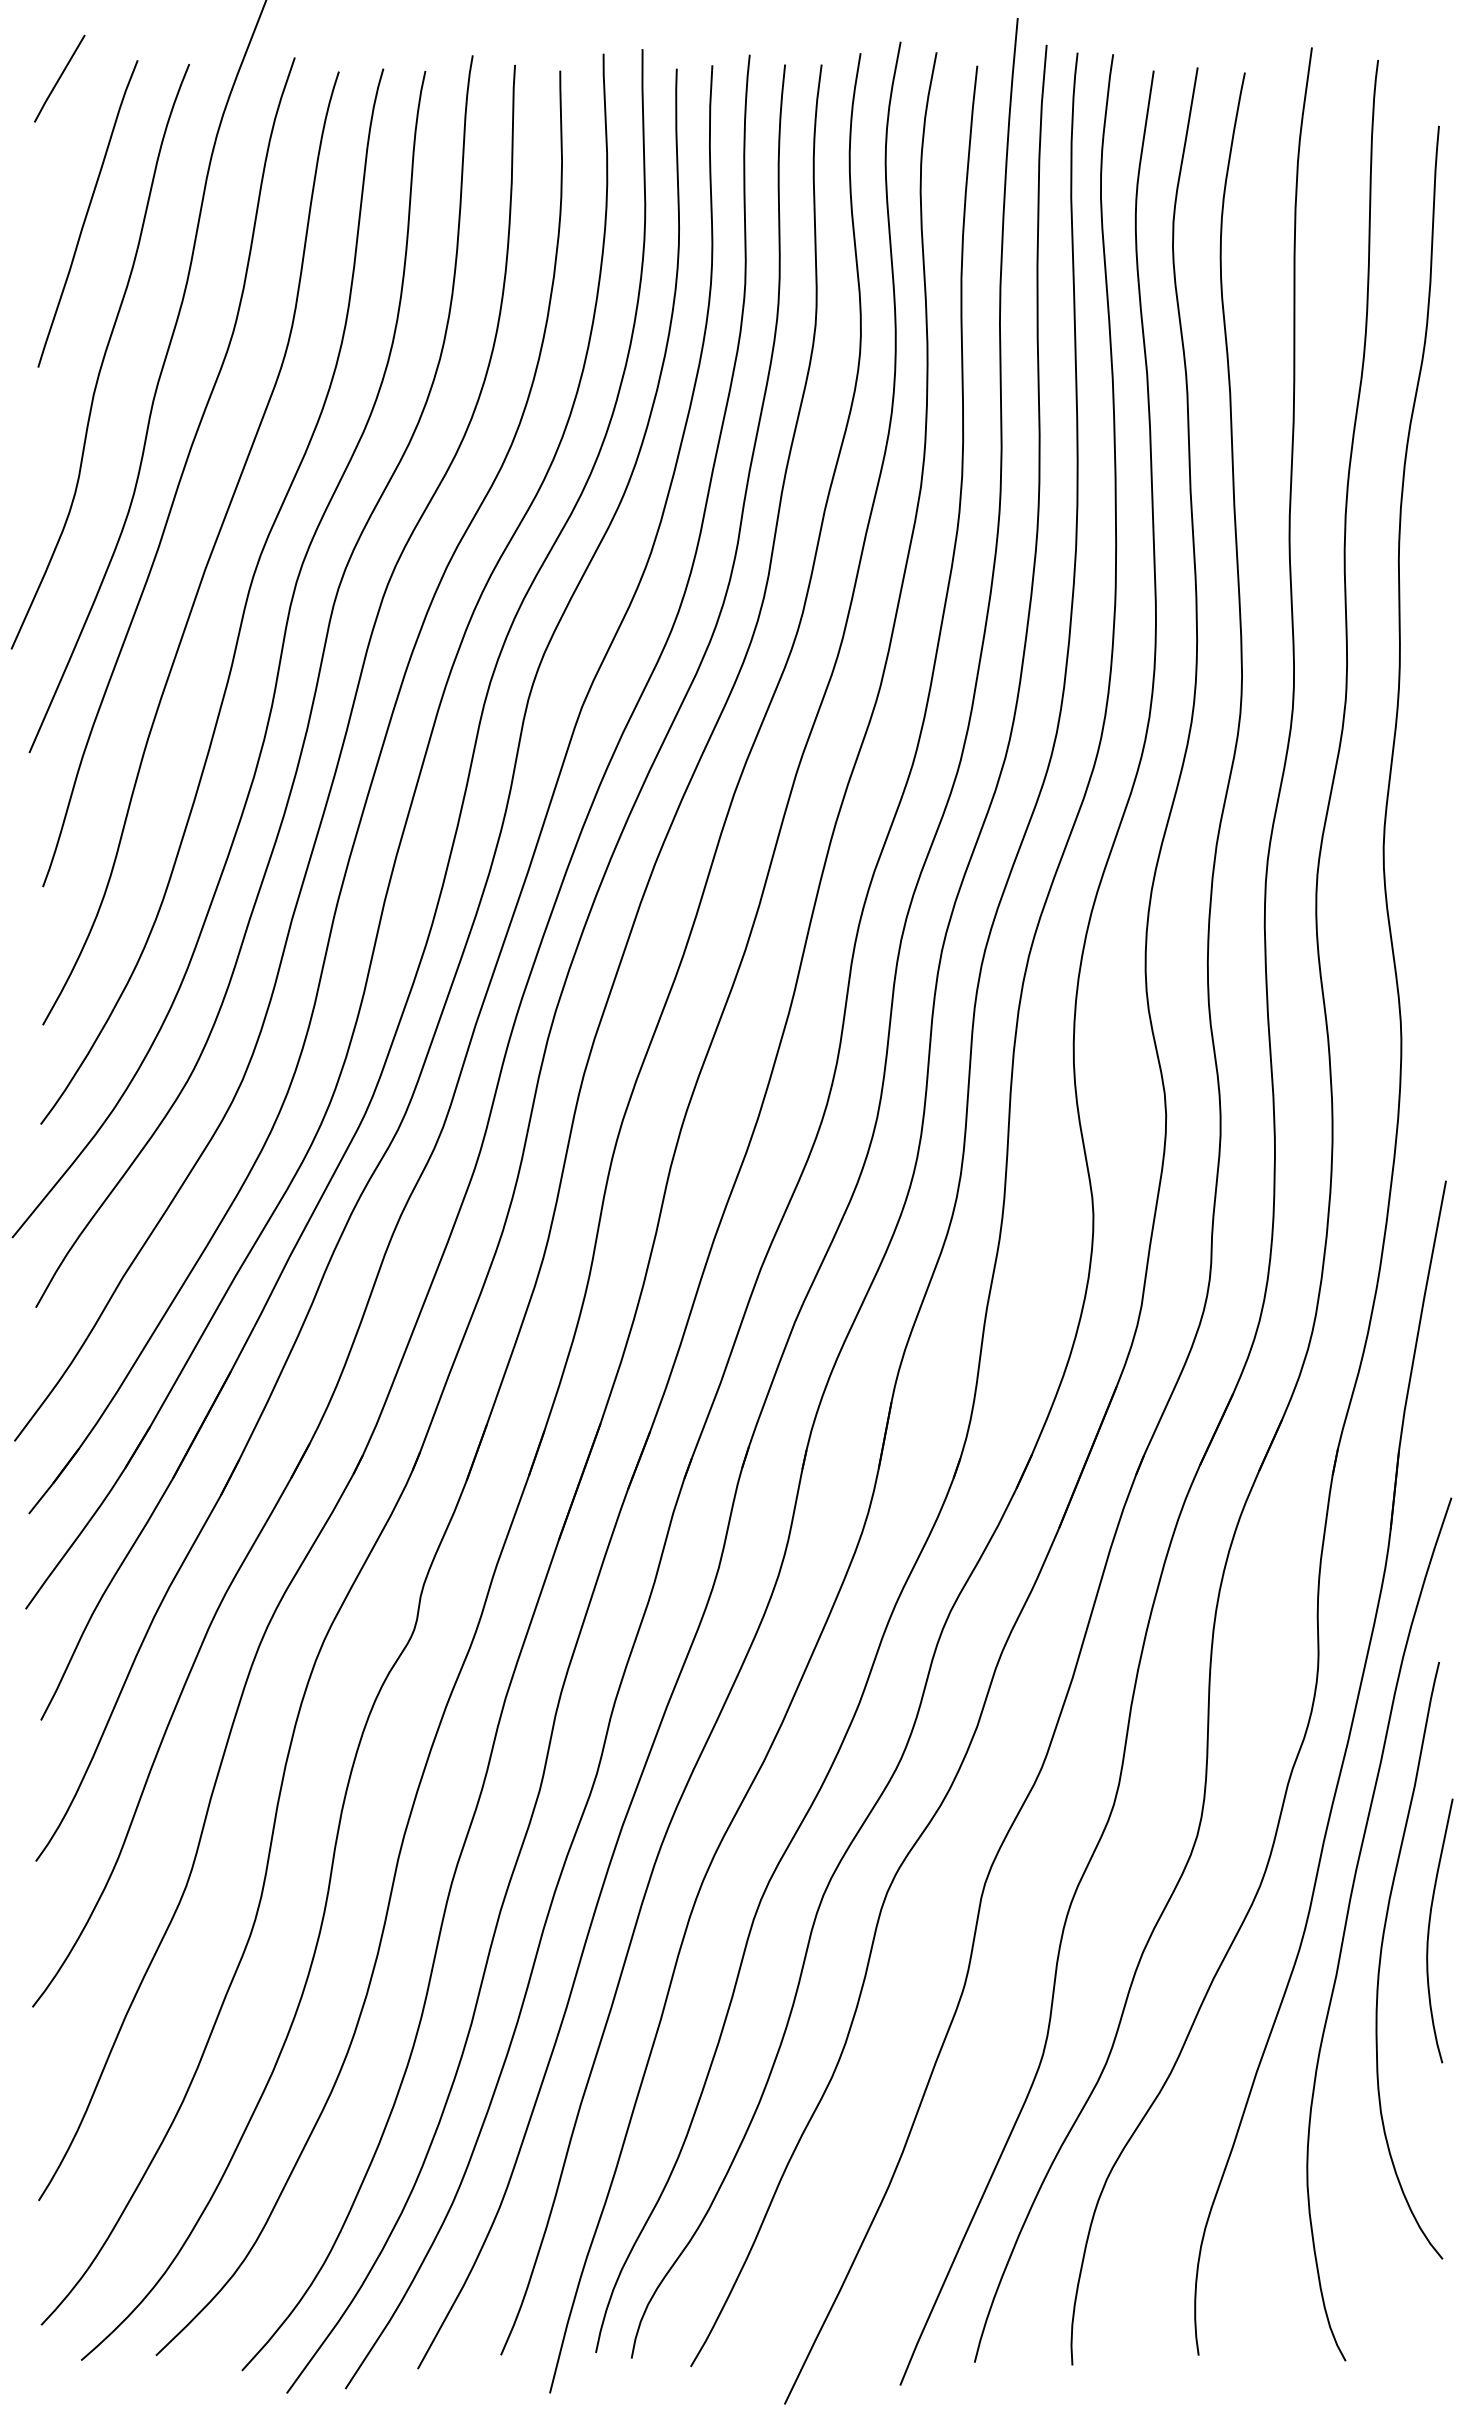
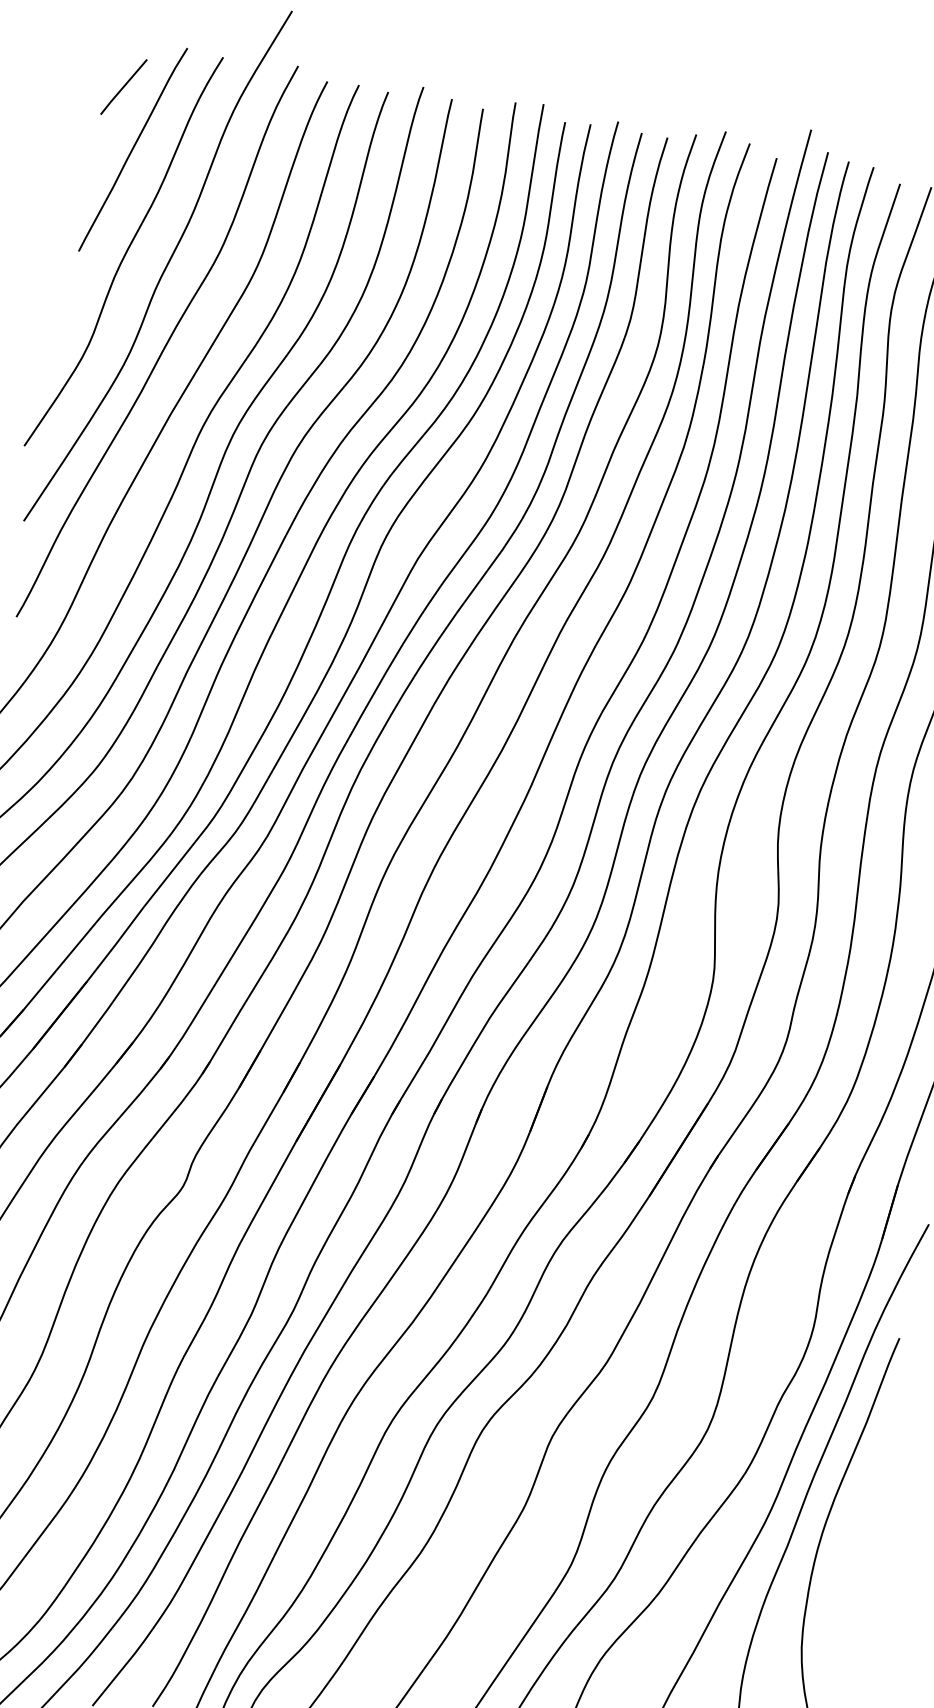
line: (59, 78) -> (123, 86), moved
curve: (1429, 1930) -> (858, 1525), removed

